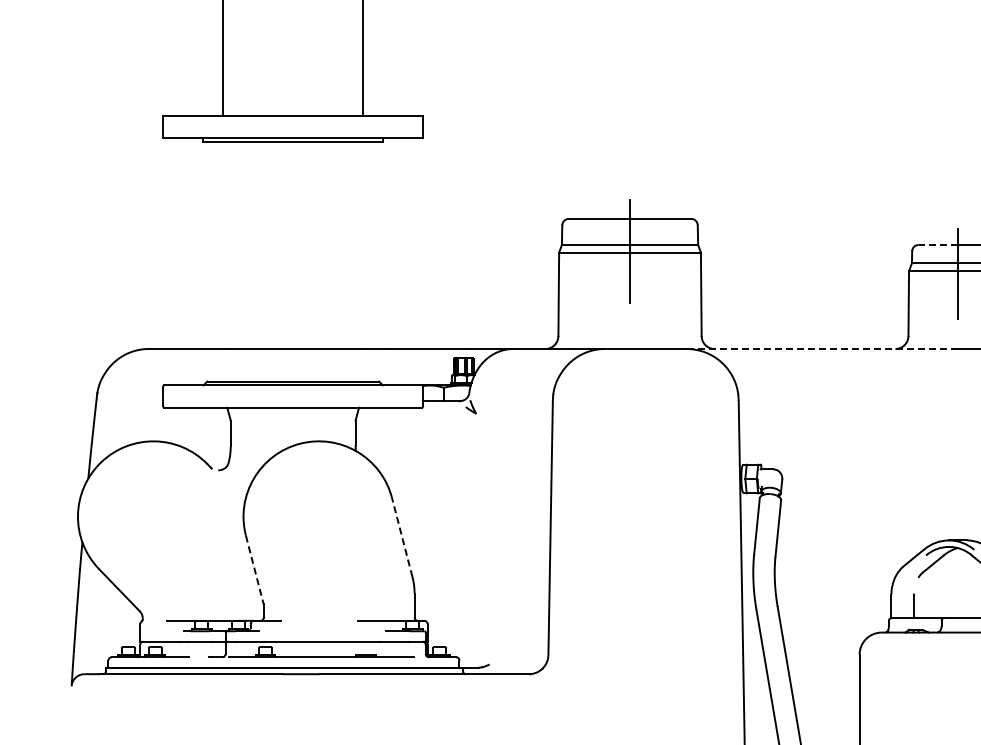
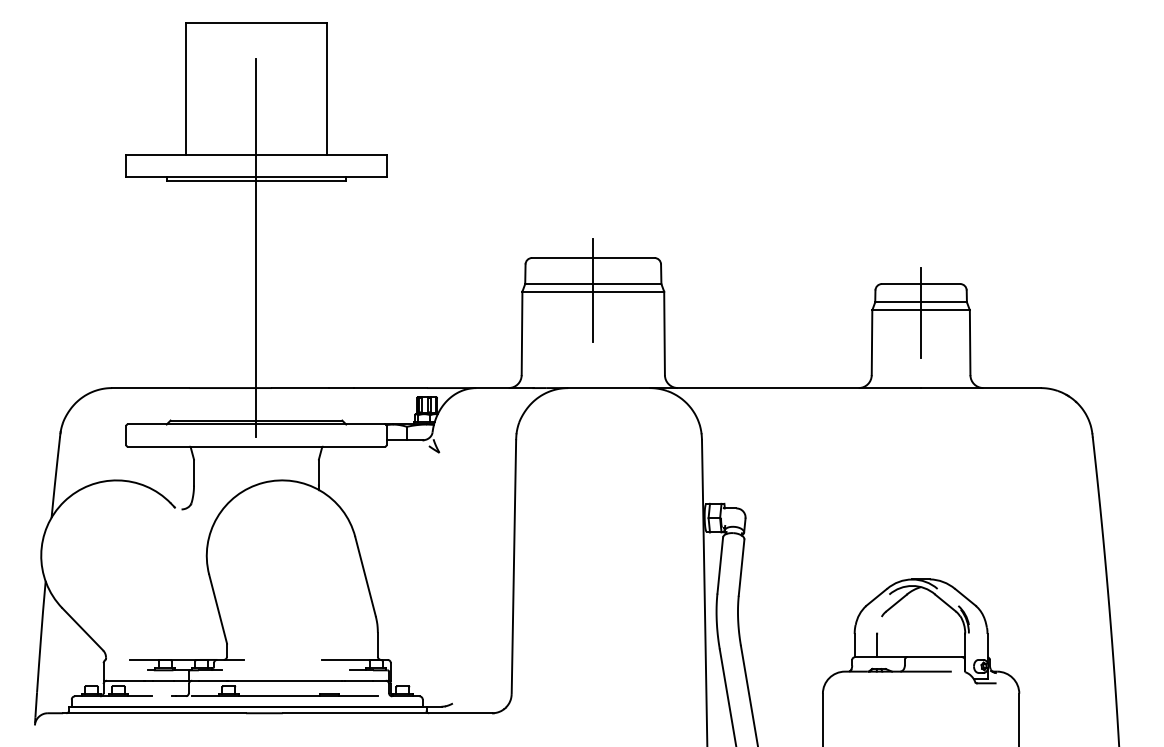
line: (293, 209) -> (256, 248), added
line: (938, 245) -> (901, 284), dashed -> solid
line: (822, 349) -> (785, 388), dashed -> solid
line: (402, 537) -> (365, 576), dashed -> solid
line: (255, 570) -> (218, 609), dashed -> solid

